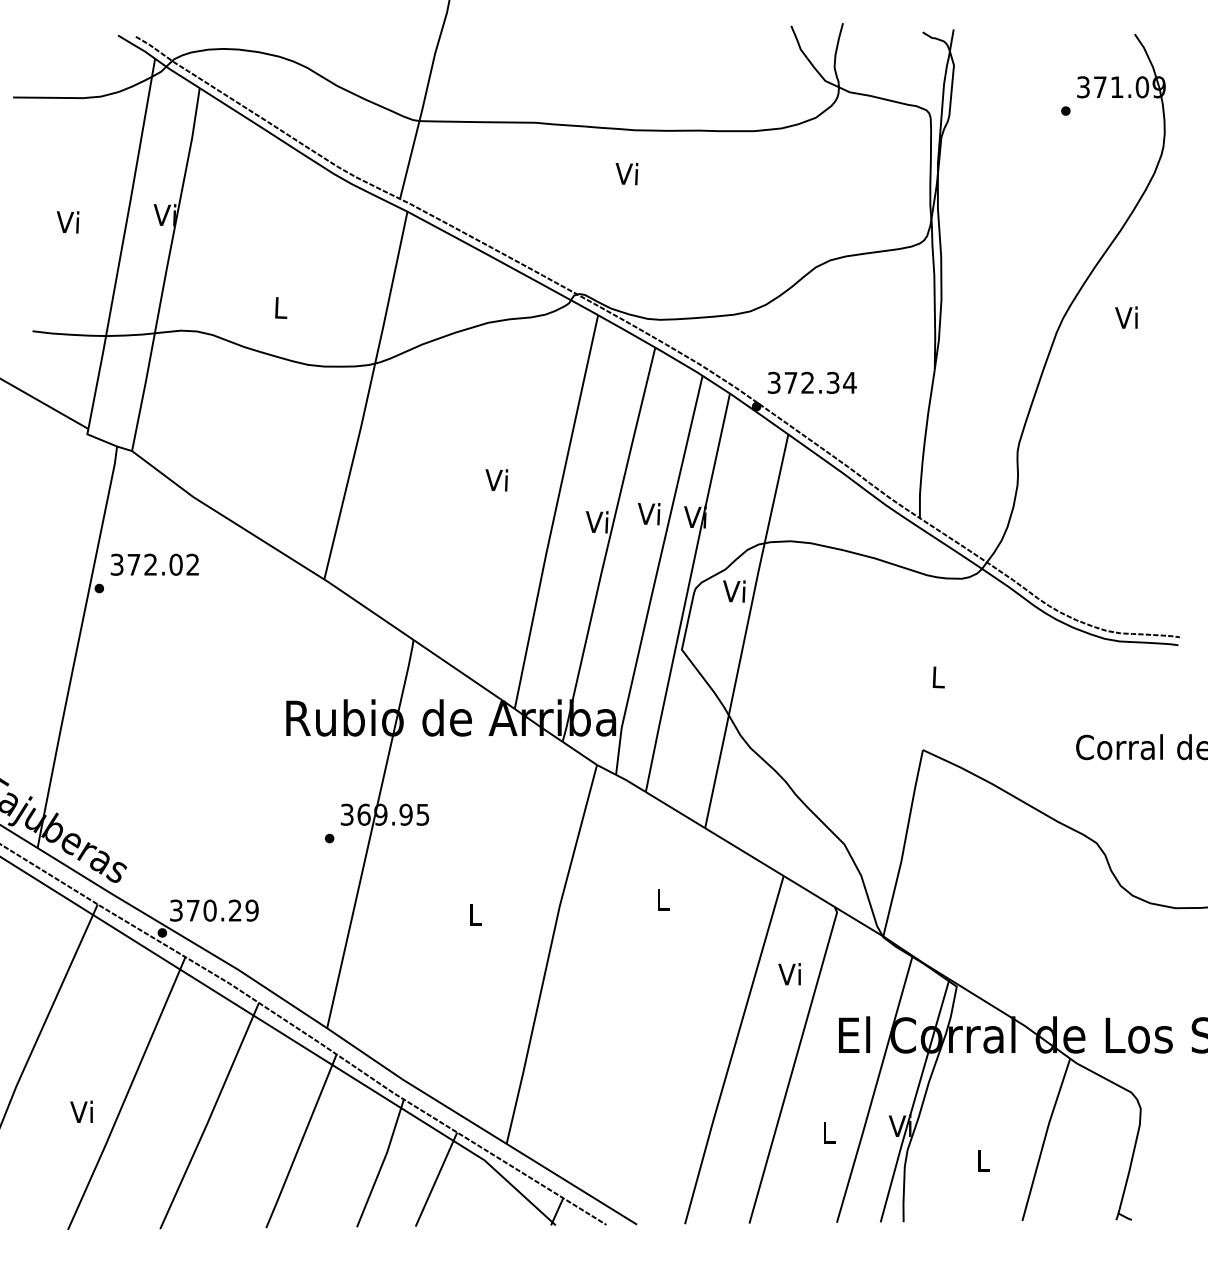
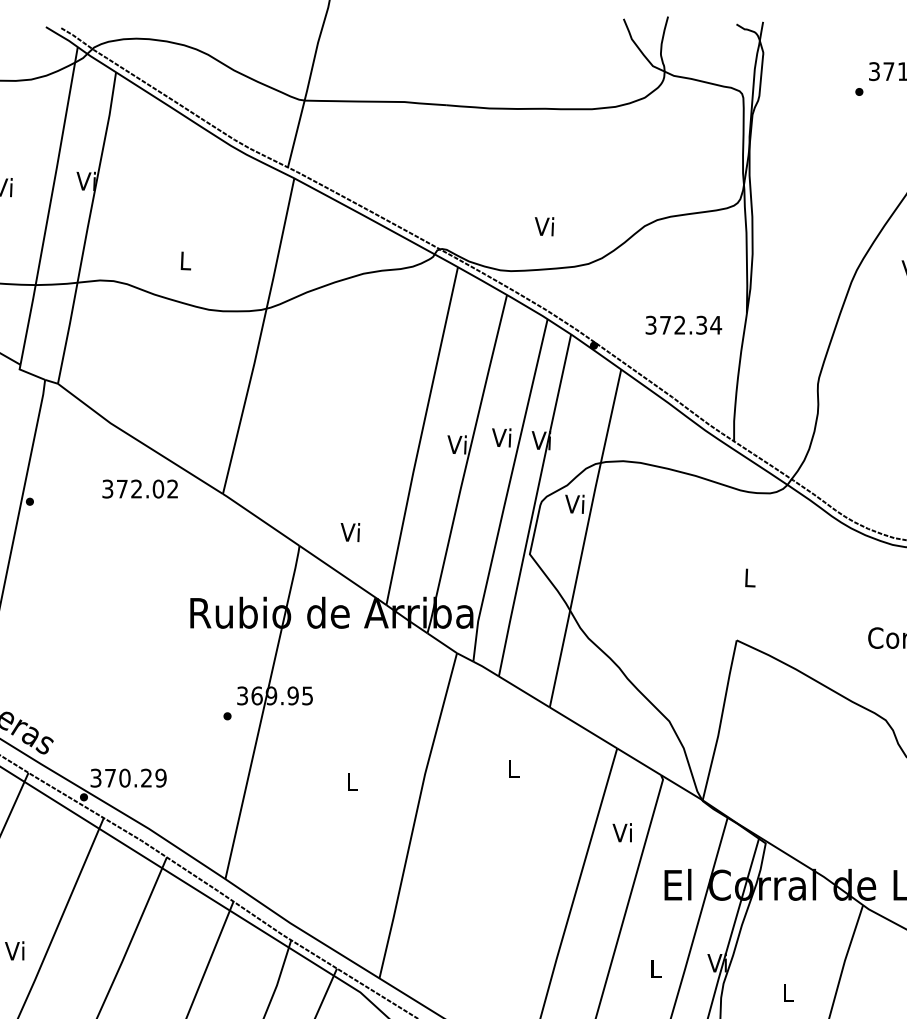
text: (626, 173) -> (544, 226), moved
text: (811, 382) -> (683, 324), moved
text: (496, 480) -> (350, 532), moved
text: (154, 564) -> (139, 488), moved

